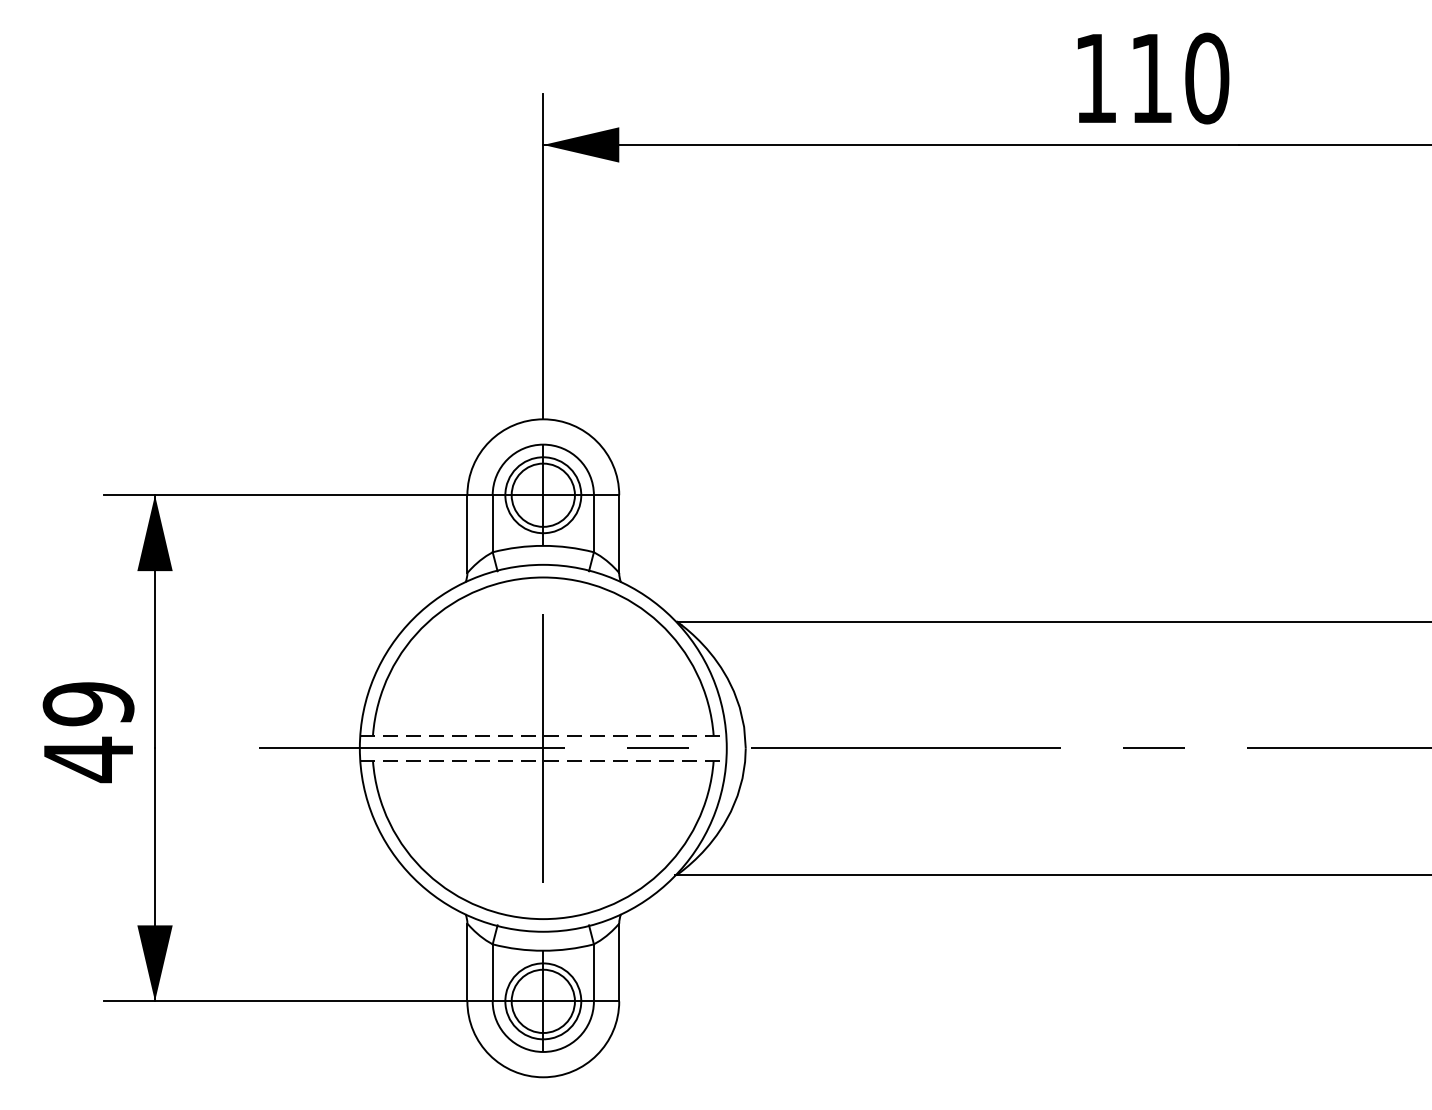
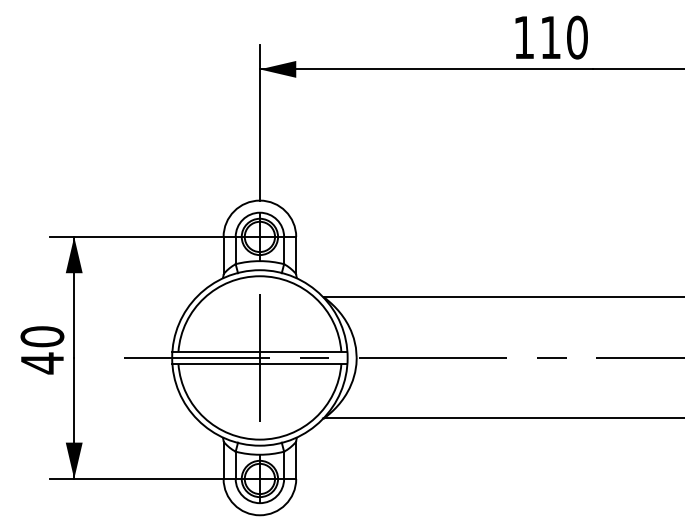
text: (88, 703) -> (42, 336), 49 -> 40
line: (542, 734) -> (259, 351), dashed -> solid
line: (542, 762) -> (259, 364), dashed -> solid

